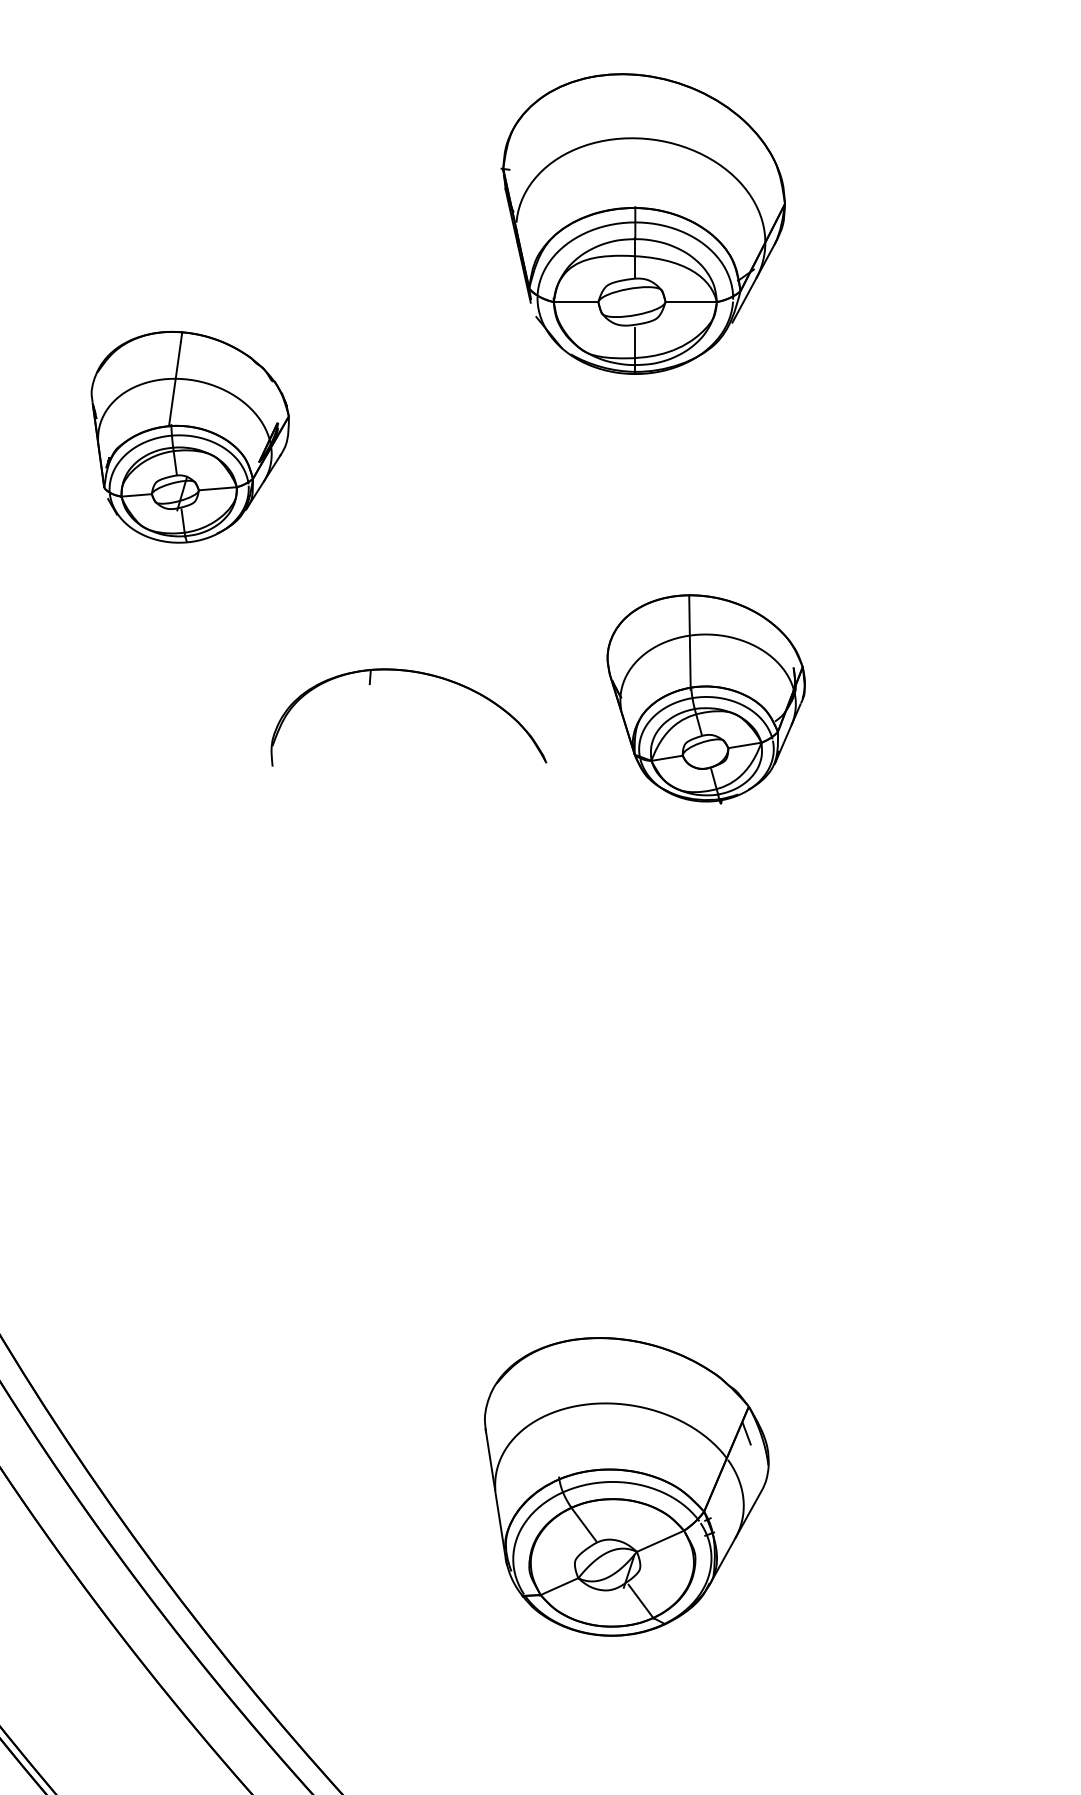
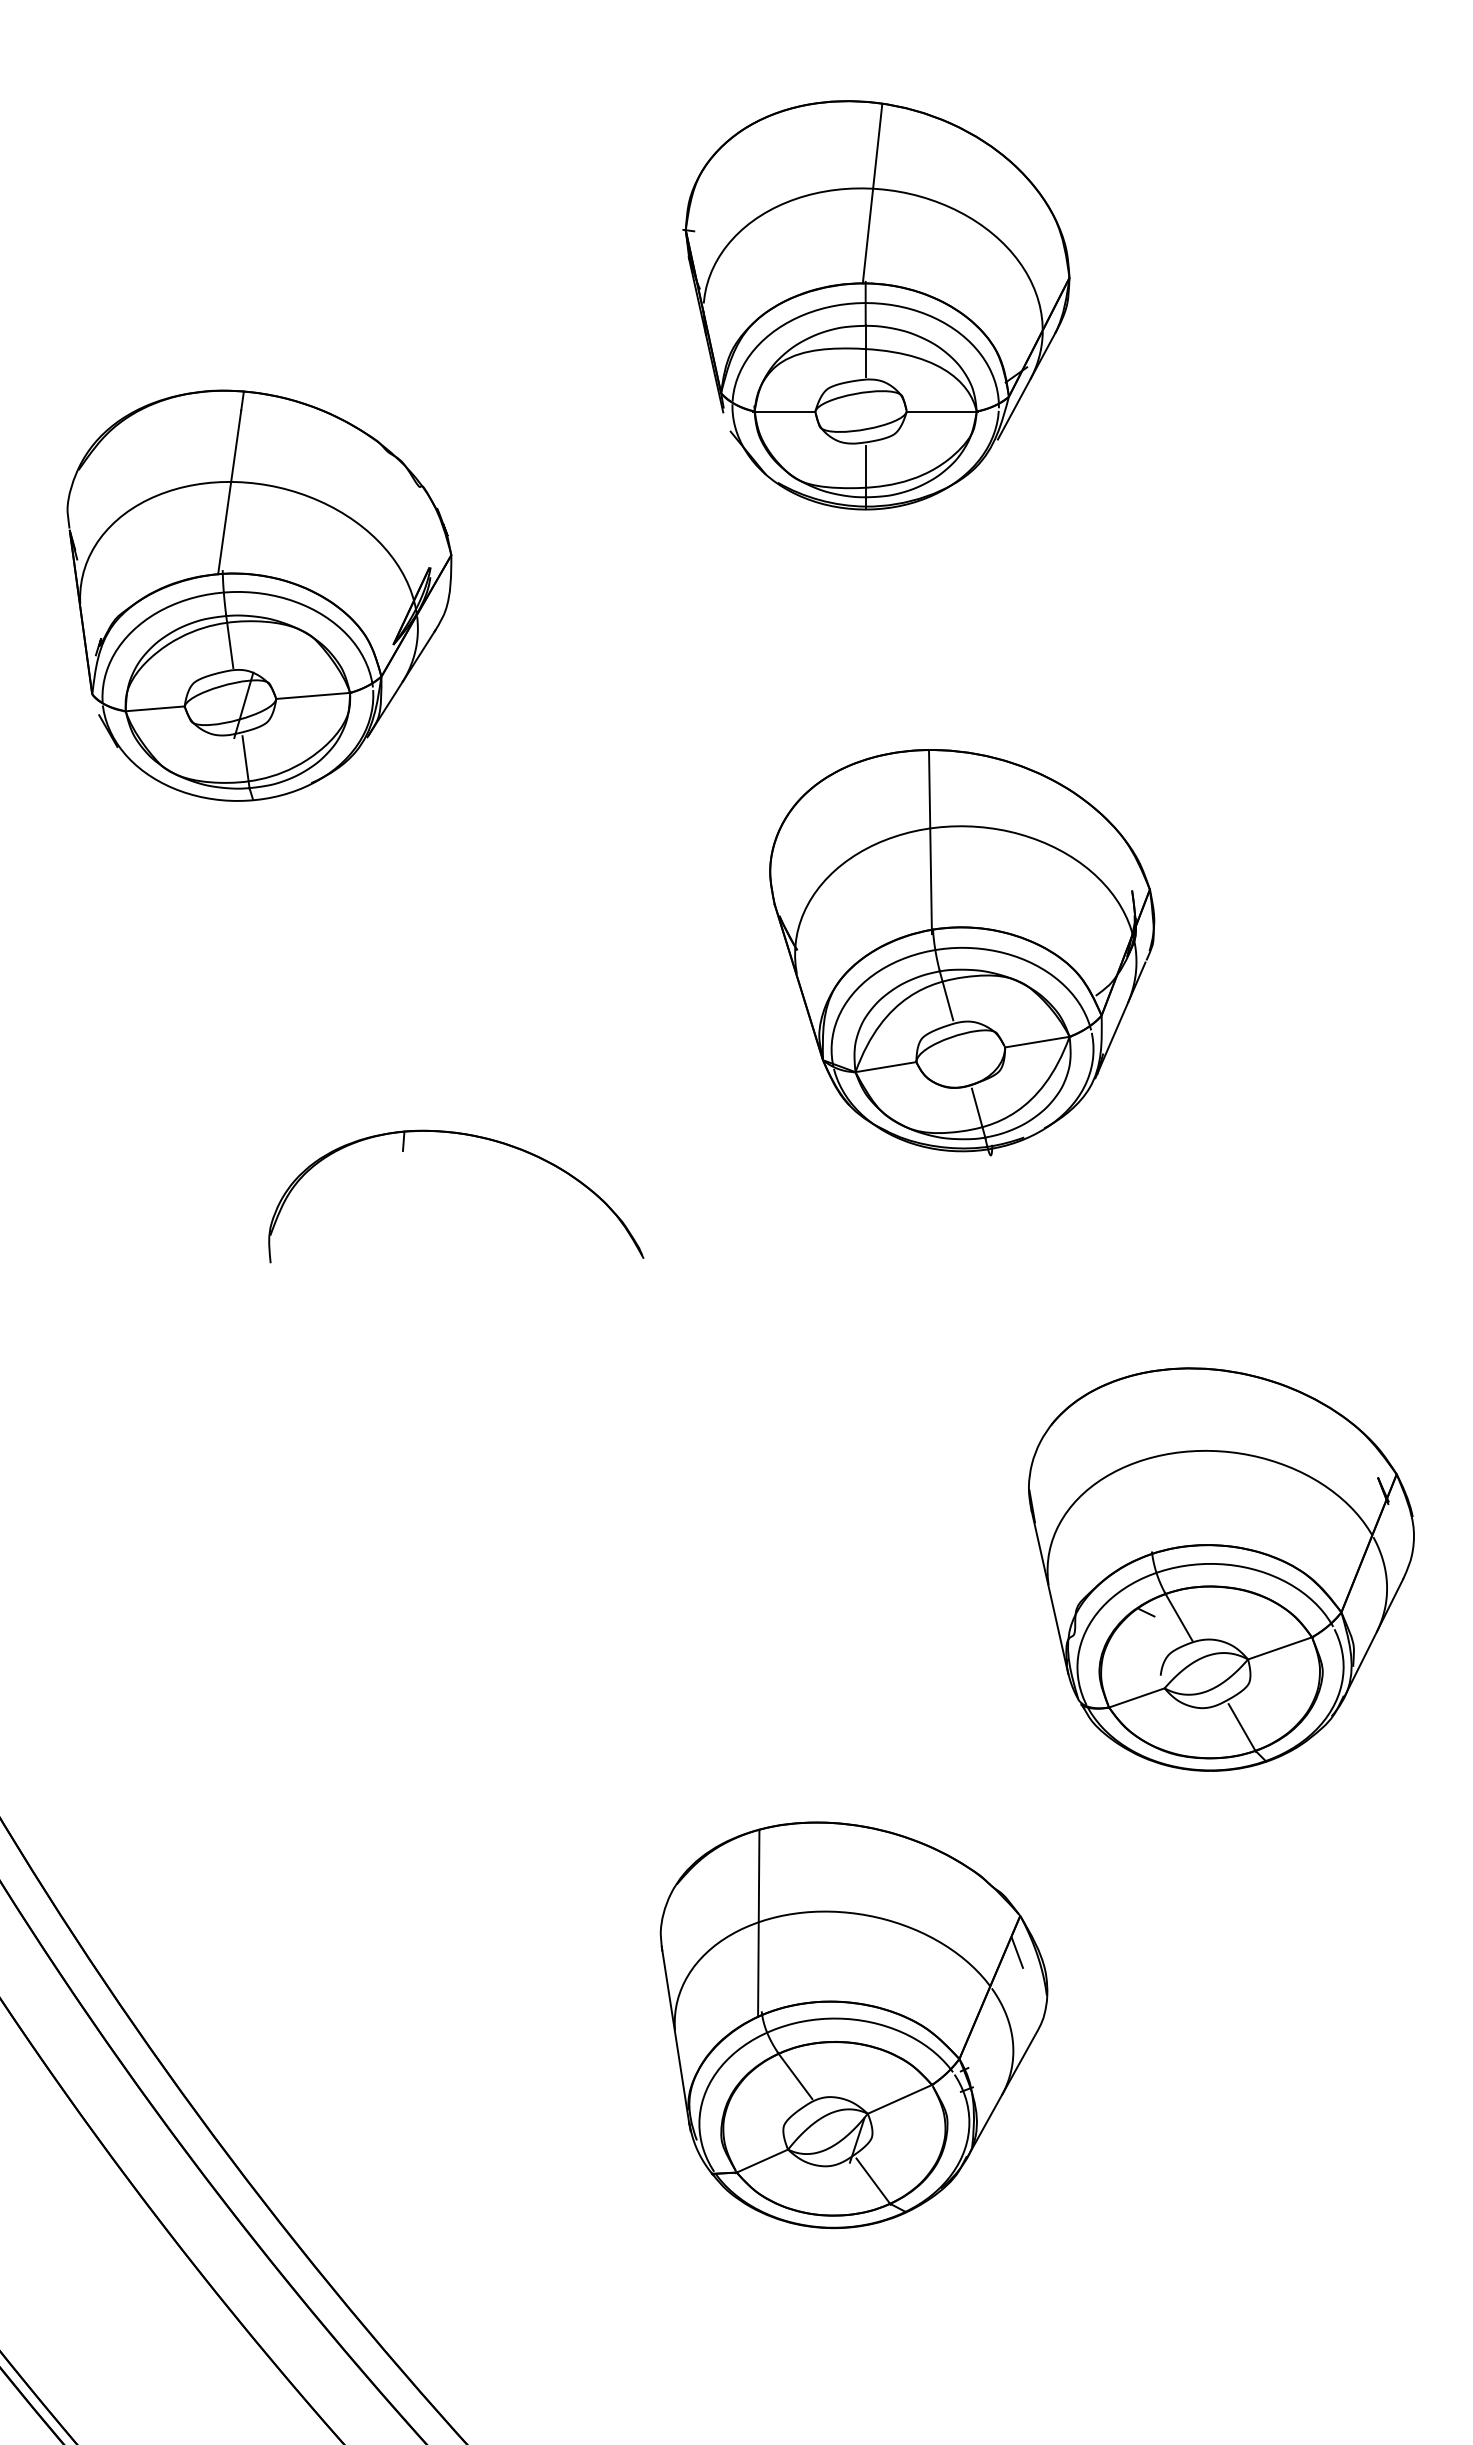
line: (640, 142) -> (872, 193), added
part: (190, 437) -> (259, 595), size x1.43
part: (414, 672) -> (464, 1135), moved
part: (706, 699) -> (962, 952), size x1.43
part: (896, 1152) -> (1221, 1569), added
line: (556, 1411) -> (758, 1922), added

